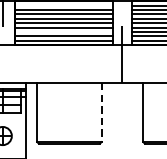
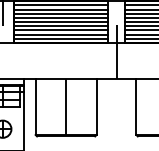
line: (63, 5) -> (60, 5), added
line: (63, 32) -> (60, 30), added
line: (69, 113) -> (66, 107), added
line: (101, 113) -> (96, 107), dashed -> solid

